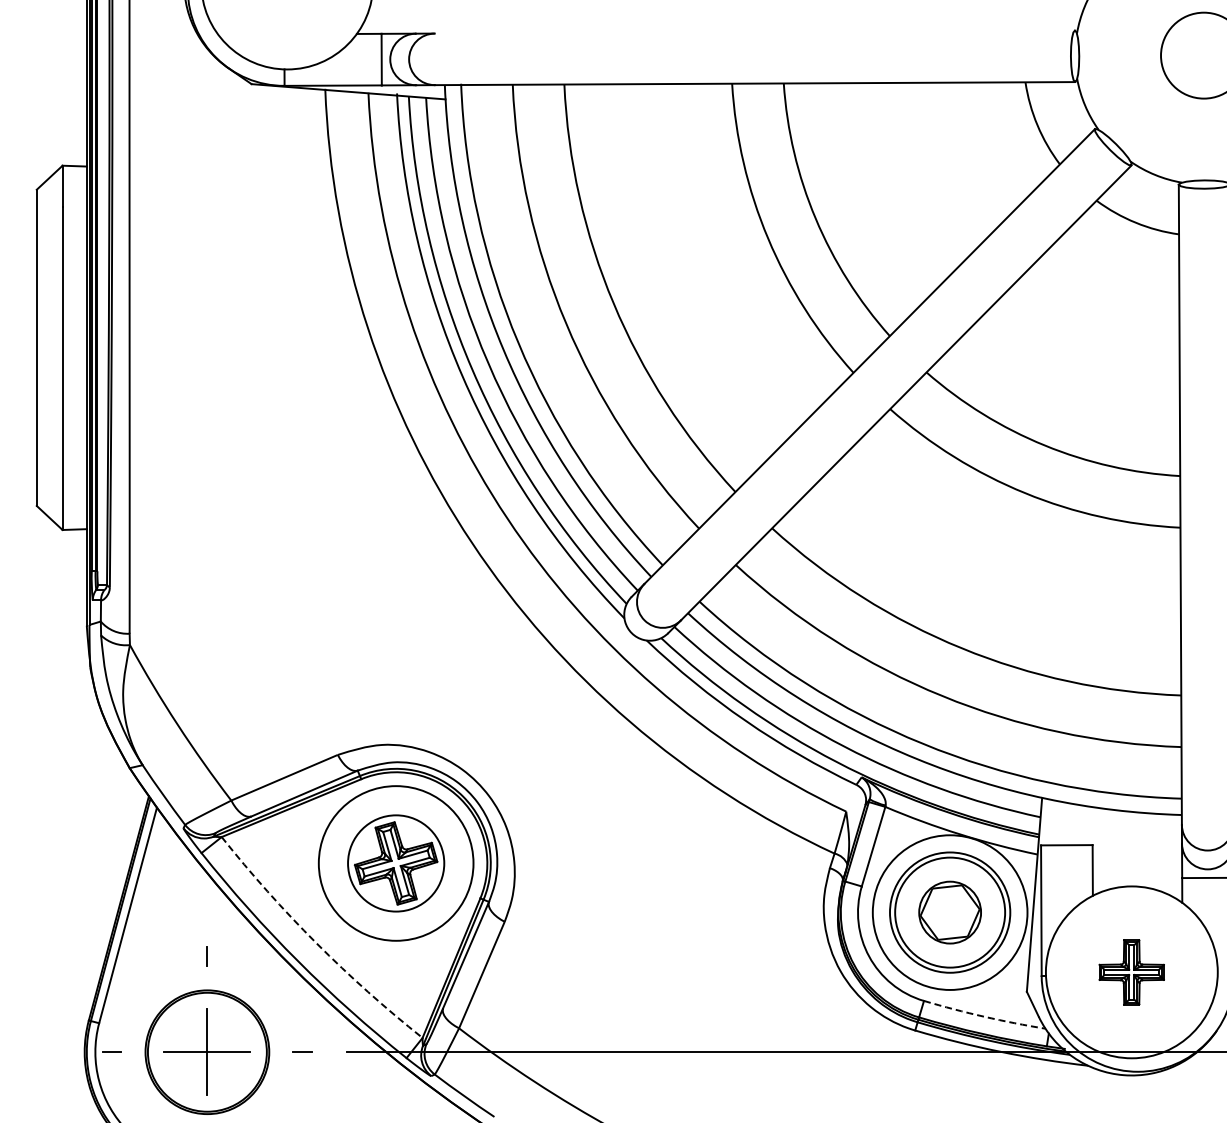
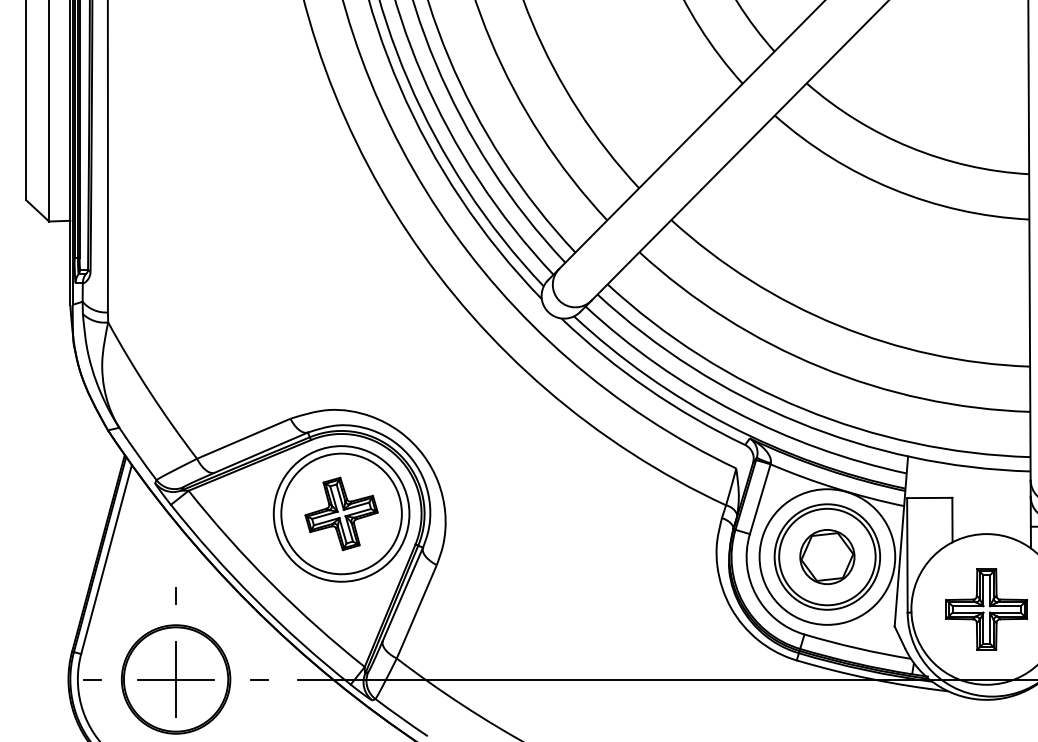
circle: (395, 863) -> (341, 513), size x1.43
arc: (316, 943) -> (271, 584), dashed -> solid
part: (1131, 972) -> (986, 609), size x1.43
arc: (984, 1016) -> (857, 648), dashed -> solid

